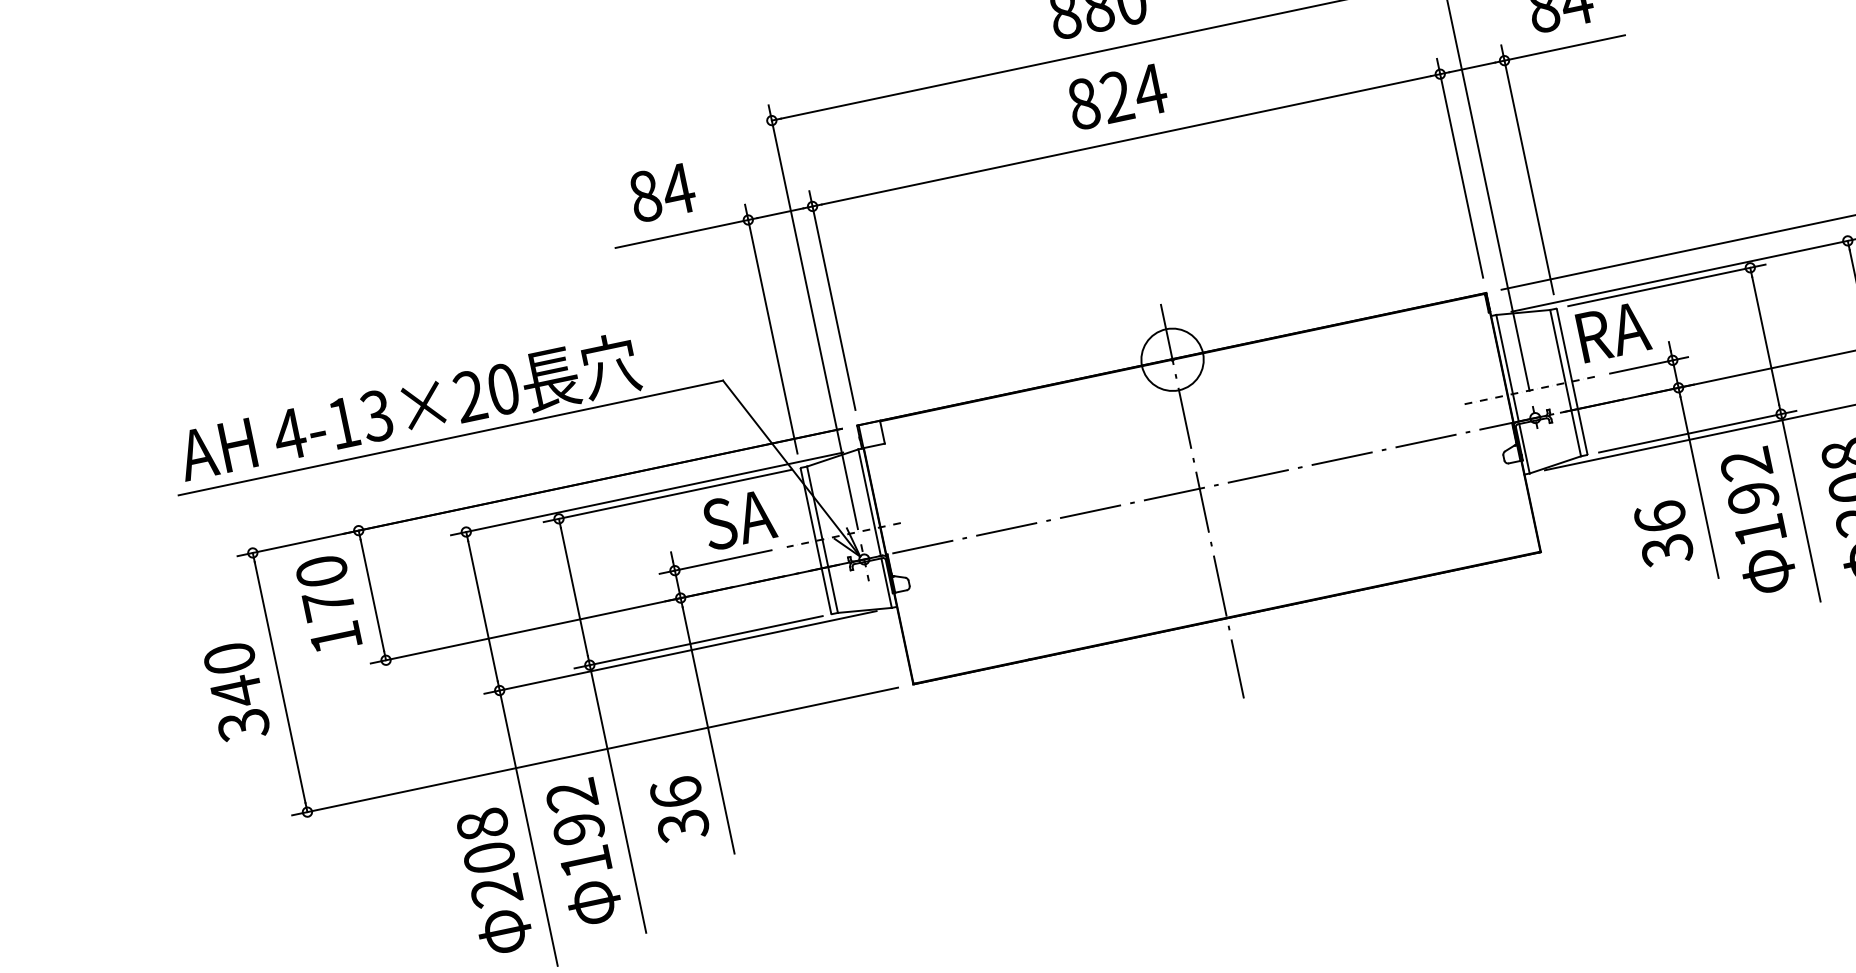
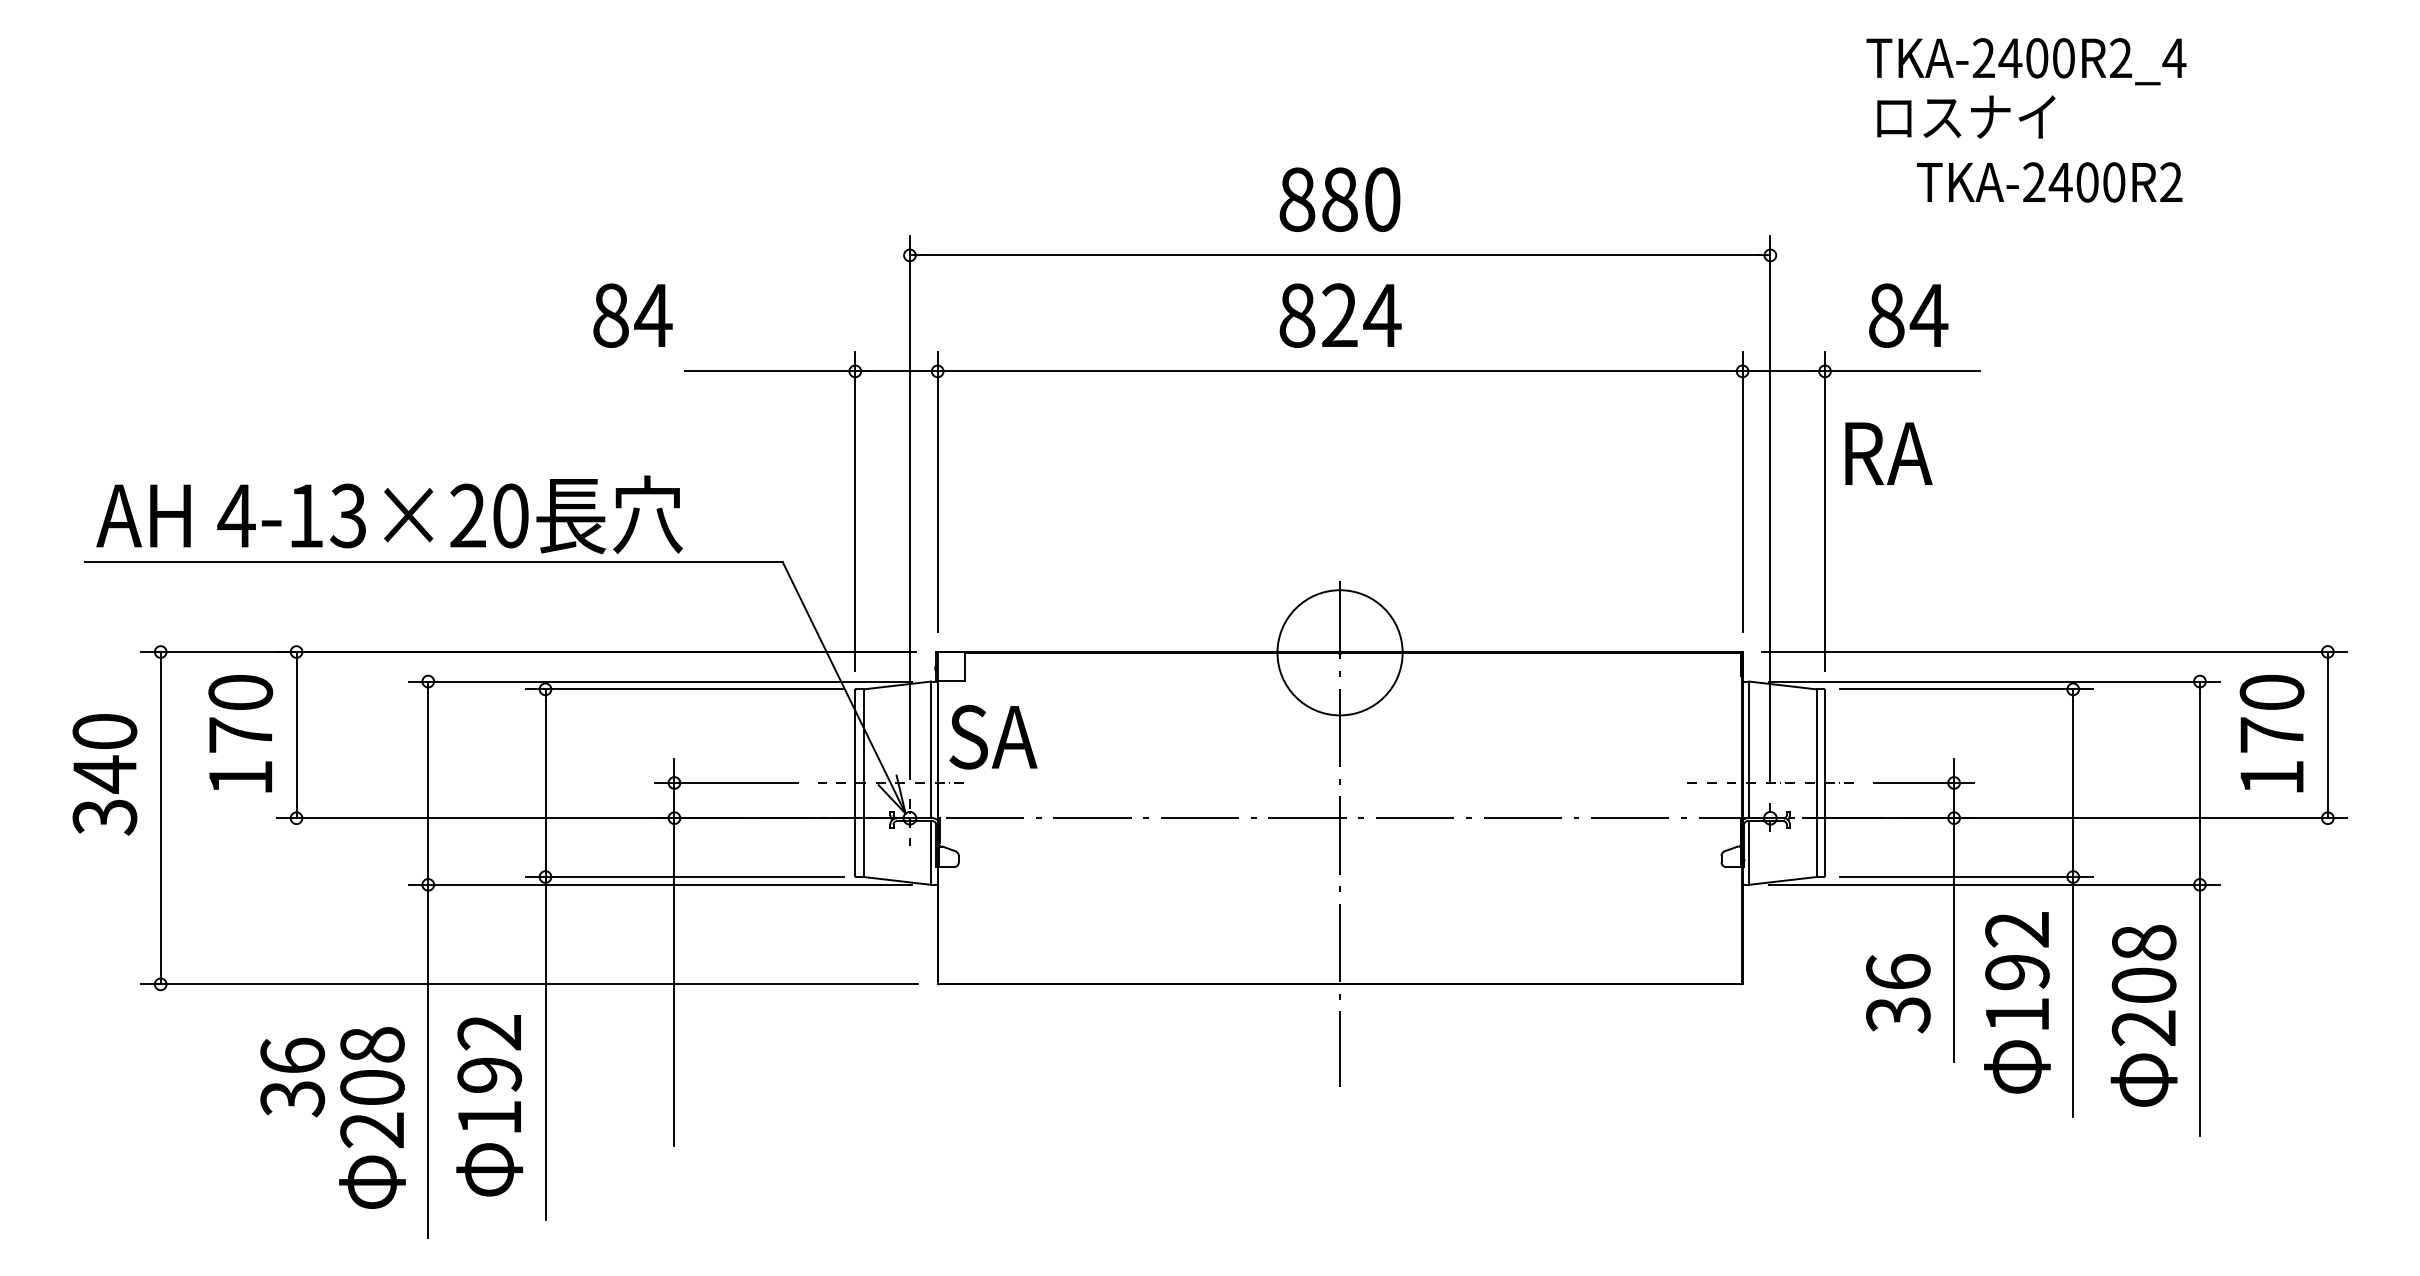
text: (662, 192) -> (632, 315), moved
text: (1613, 331) -> (1888, 453), moved
circle: (1172, 359) -> (1339, 652), size x1.6
text: (739, 520) -> (993, 737), moved
text: (236, 692) -> (104, 774), moved
text: (679, 809) -> (292, 1077), moved

